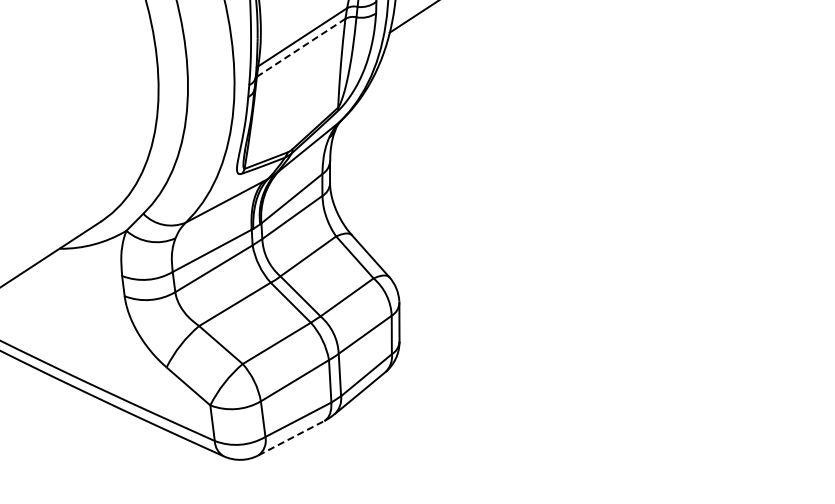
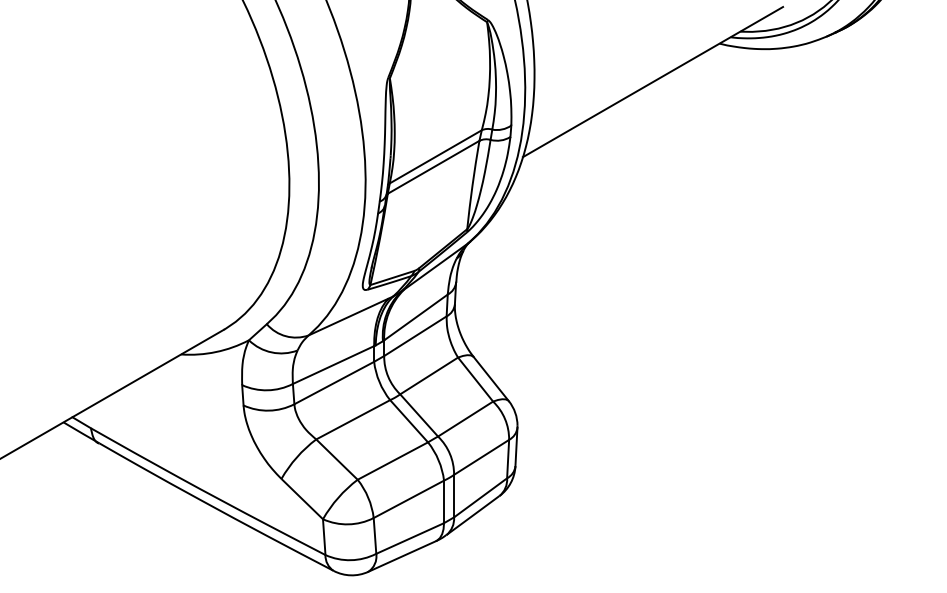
line: (301, 48) -> (433, 167), dashed -> solid
line: (291, 438) -> (402, 556), dashed -> solid

